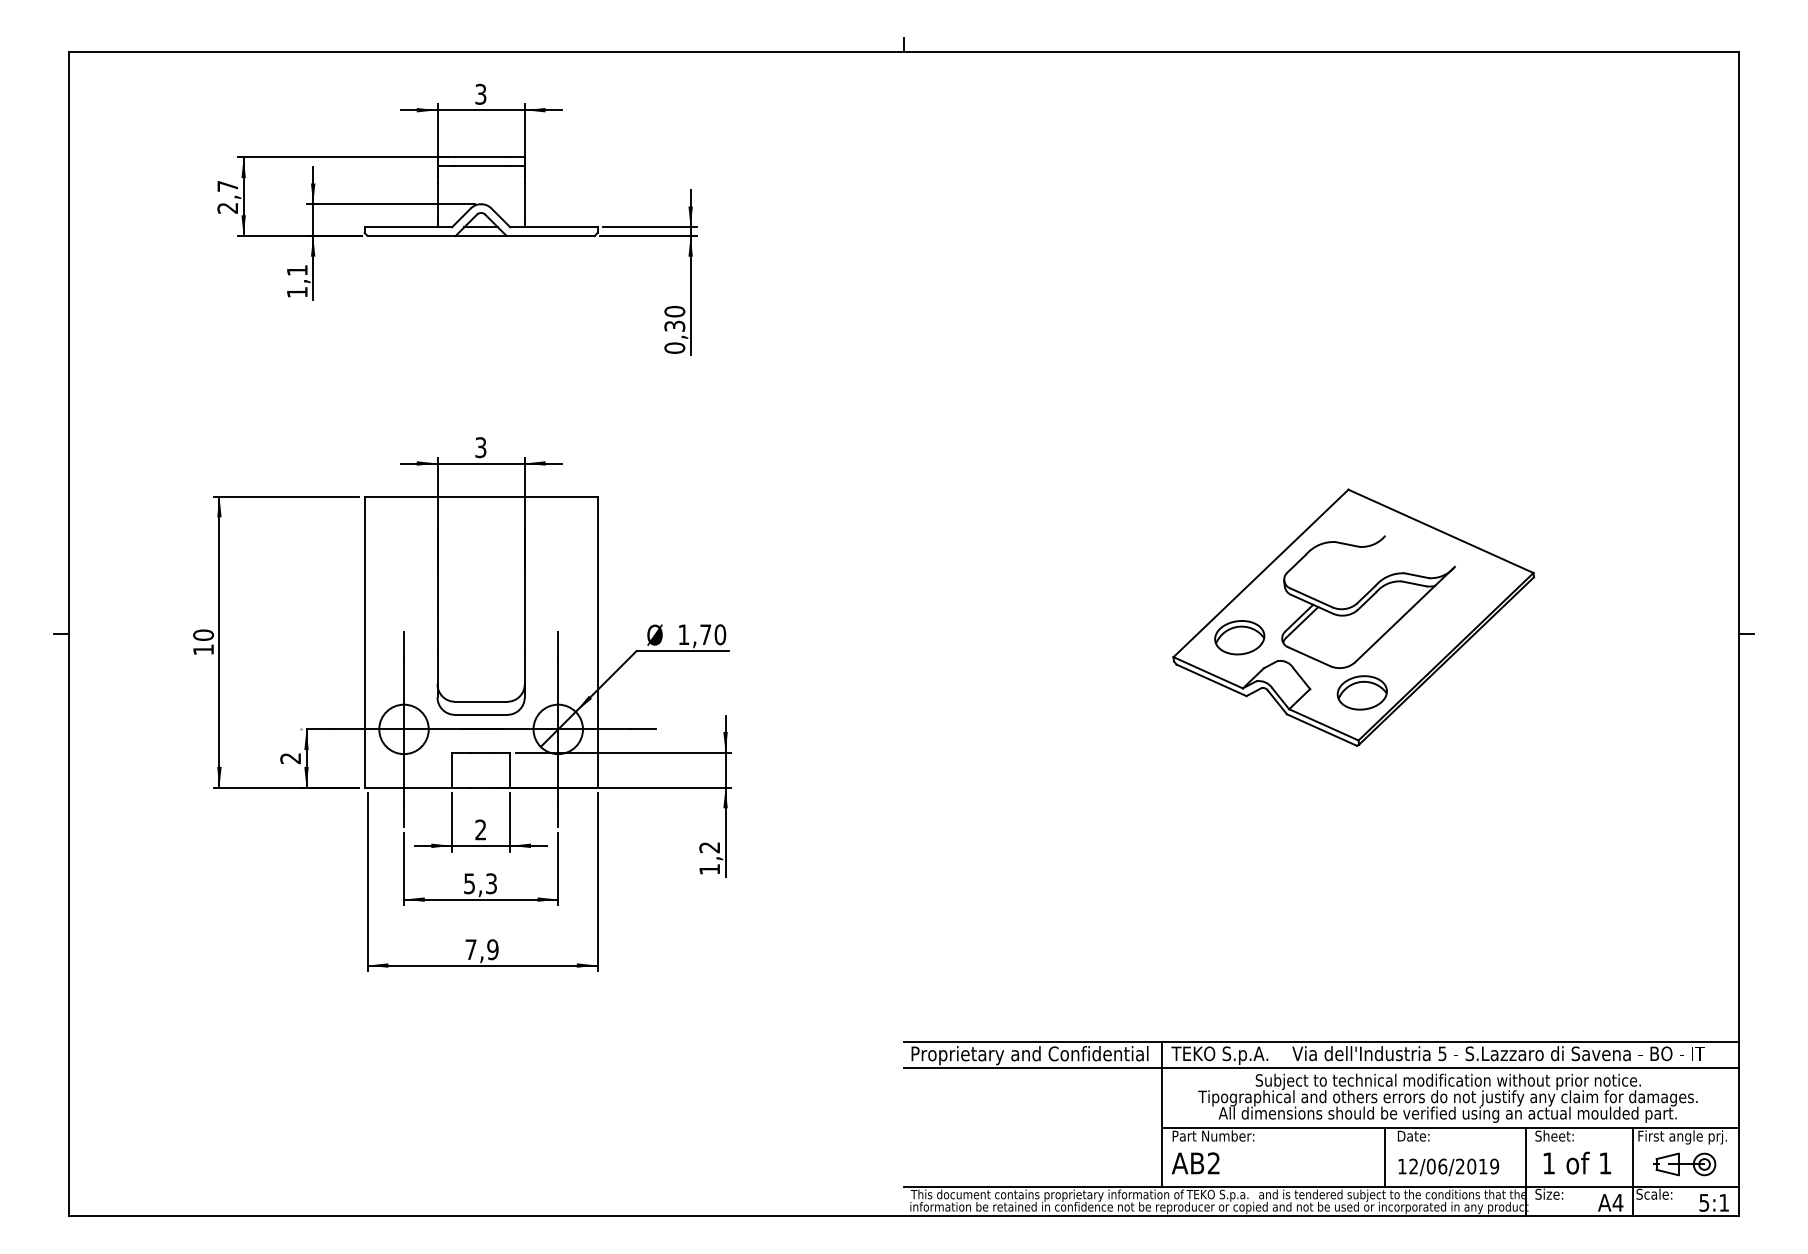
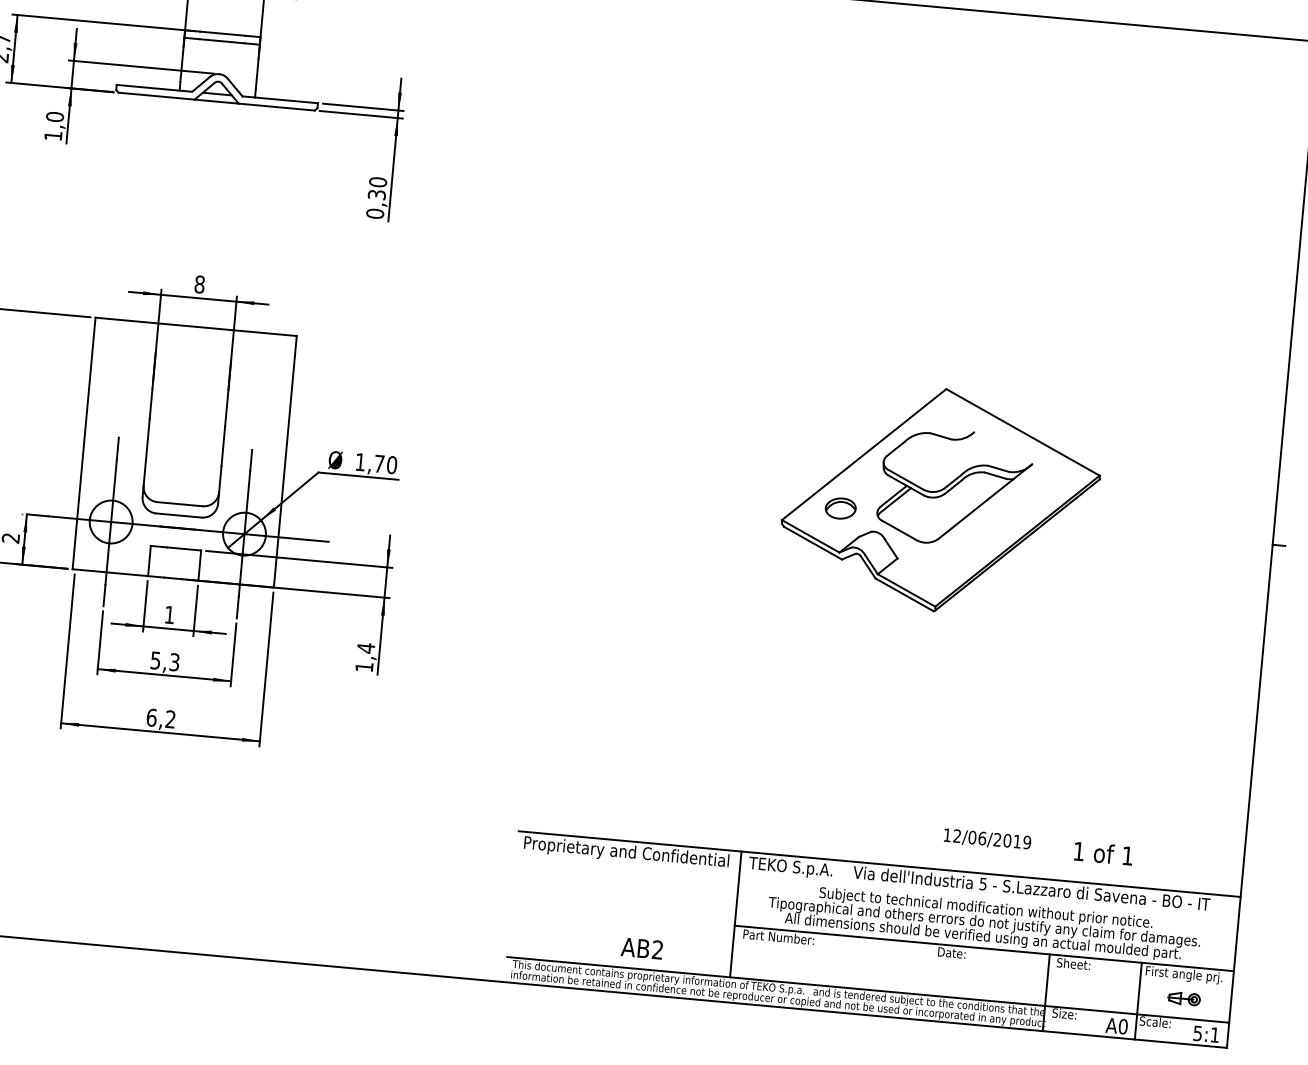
text: (296, 270) -> (54, 116), 1,1 -> 1,0
text: (480, 447) -> (199, 284), 3 -> 8
part: (1239, 637) -> (840, 508), size x0.7
part: (1361, 692) -> (941, 565), removed
text: (480, 829) -> (169, 614), 2 -> 1
text: (709, 847) -> (365, 648), 1,2 -> 1,4
text: (481, 949) -> (160, 718), 7,9 -> 6,2
line: (1321, 1067) -> (877, 886), removed
line: (1385, 1157) -> (925, 969), removed
text: (1577, 1162) -> (1103, 852), moved
text: (1195, 1163) -> (641, 948), moved
part: (1684, 1164) -> (1183, 998), size x0.6
text: (1448, 1167) -> (987, 839), moved
text: (1617, 1202) -> (1122, 1026), A4 -> A0

